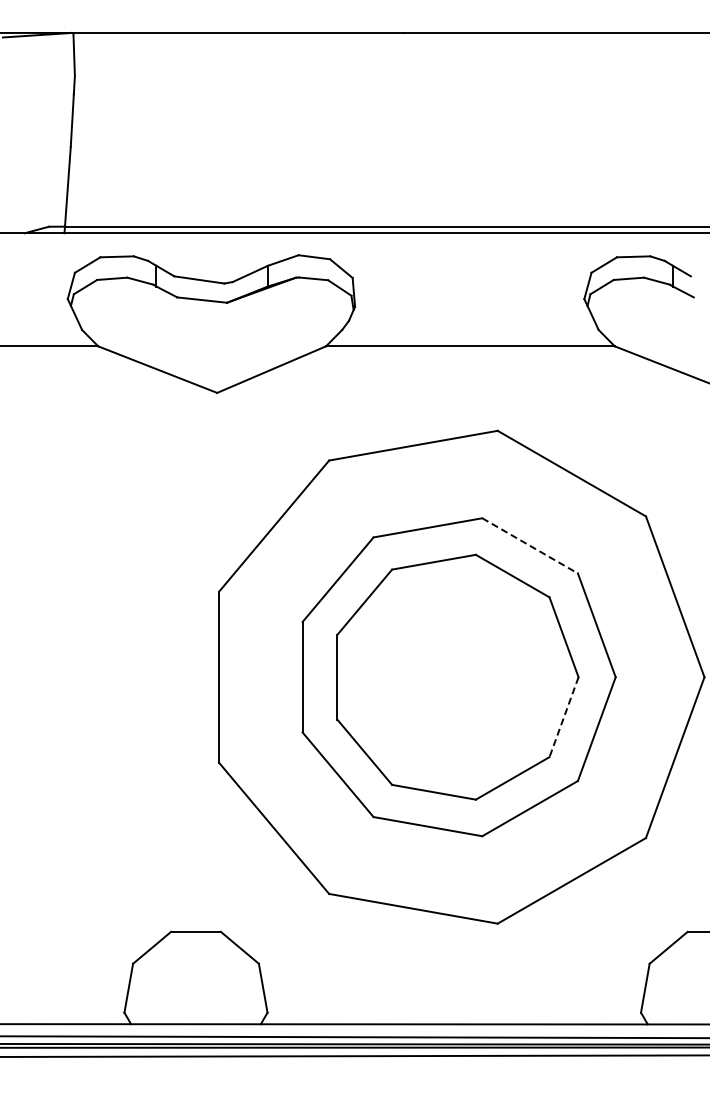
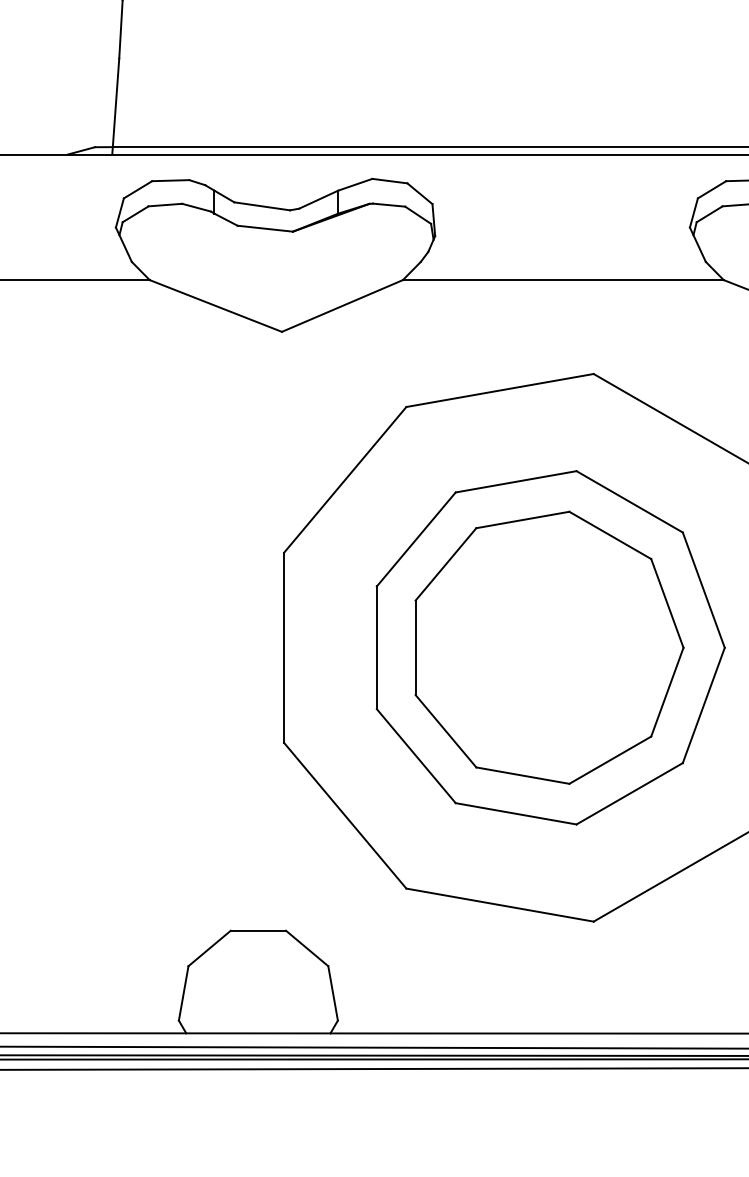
line: (530, 546) -> (630, 502), dashed -> solid
line: (564, 717) -> (667, 692), dashed -> solid

